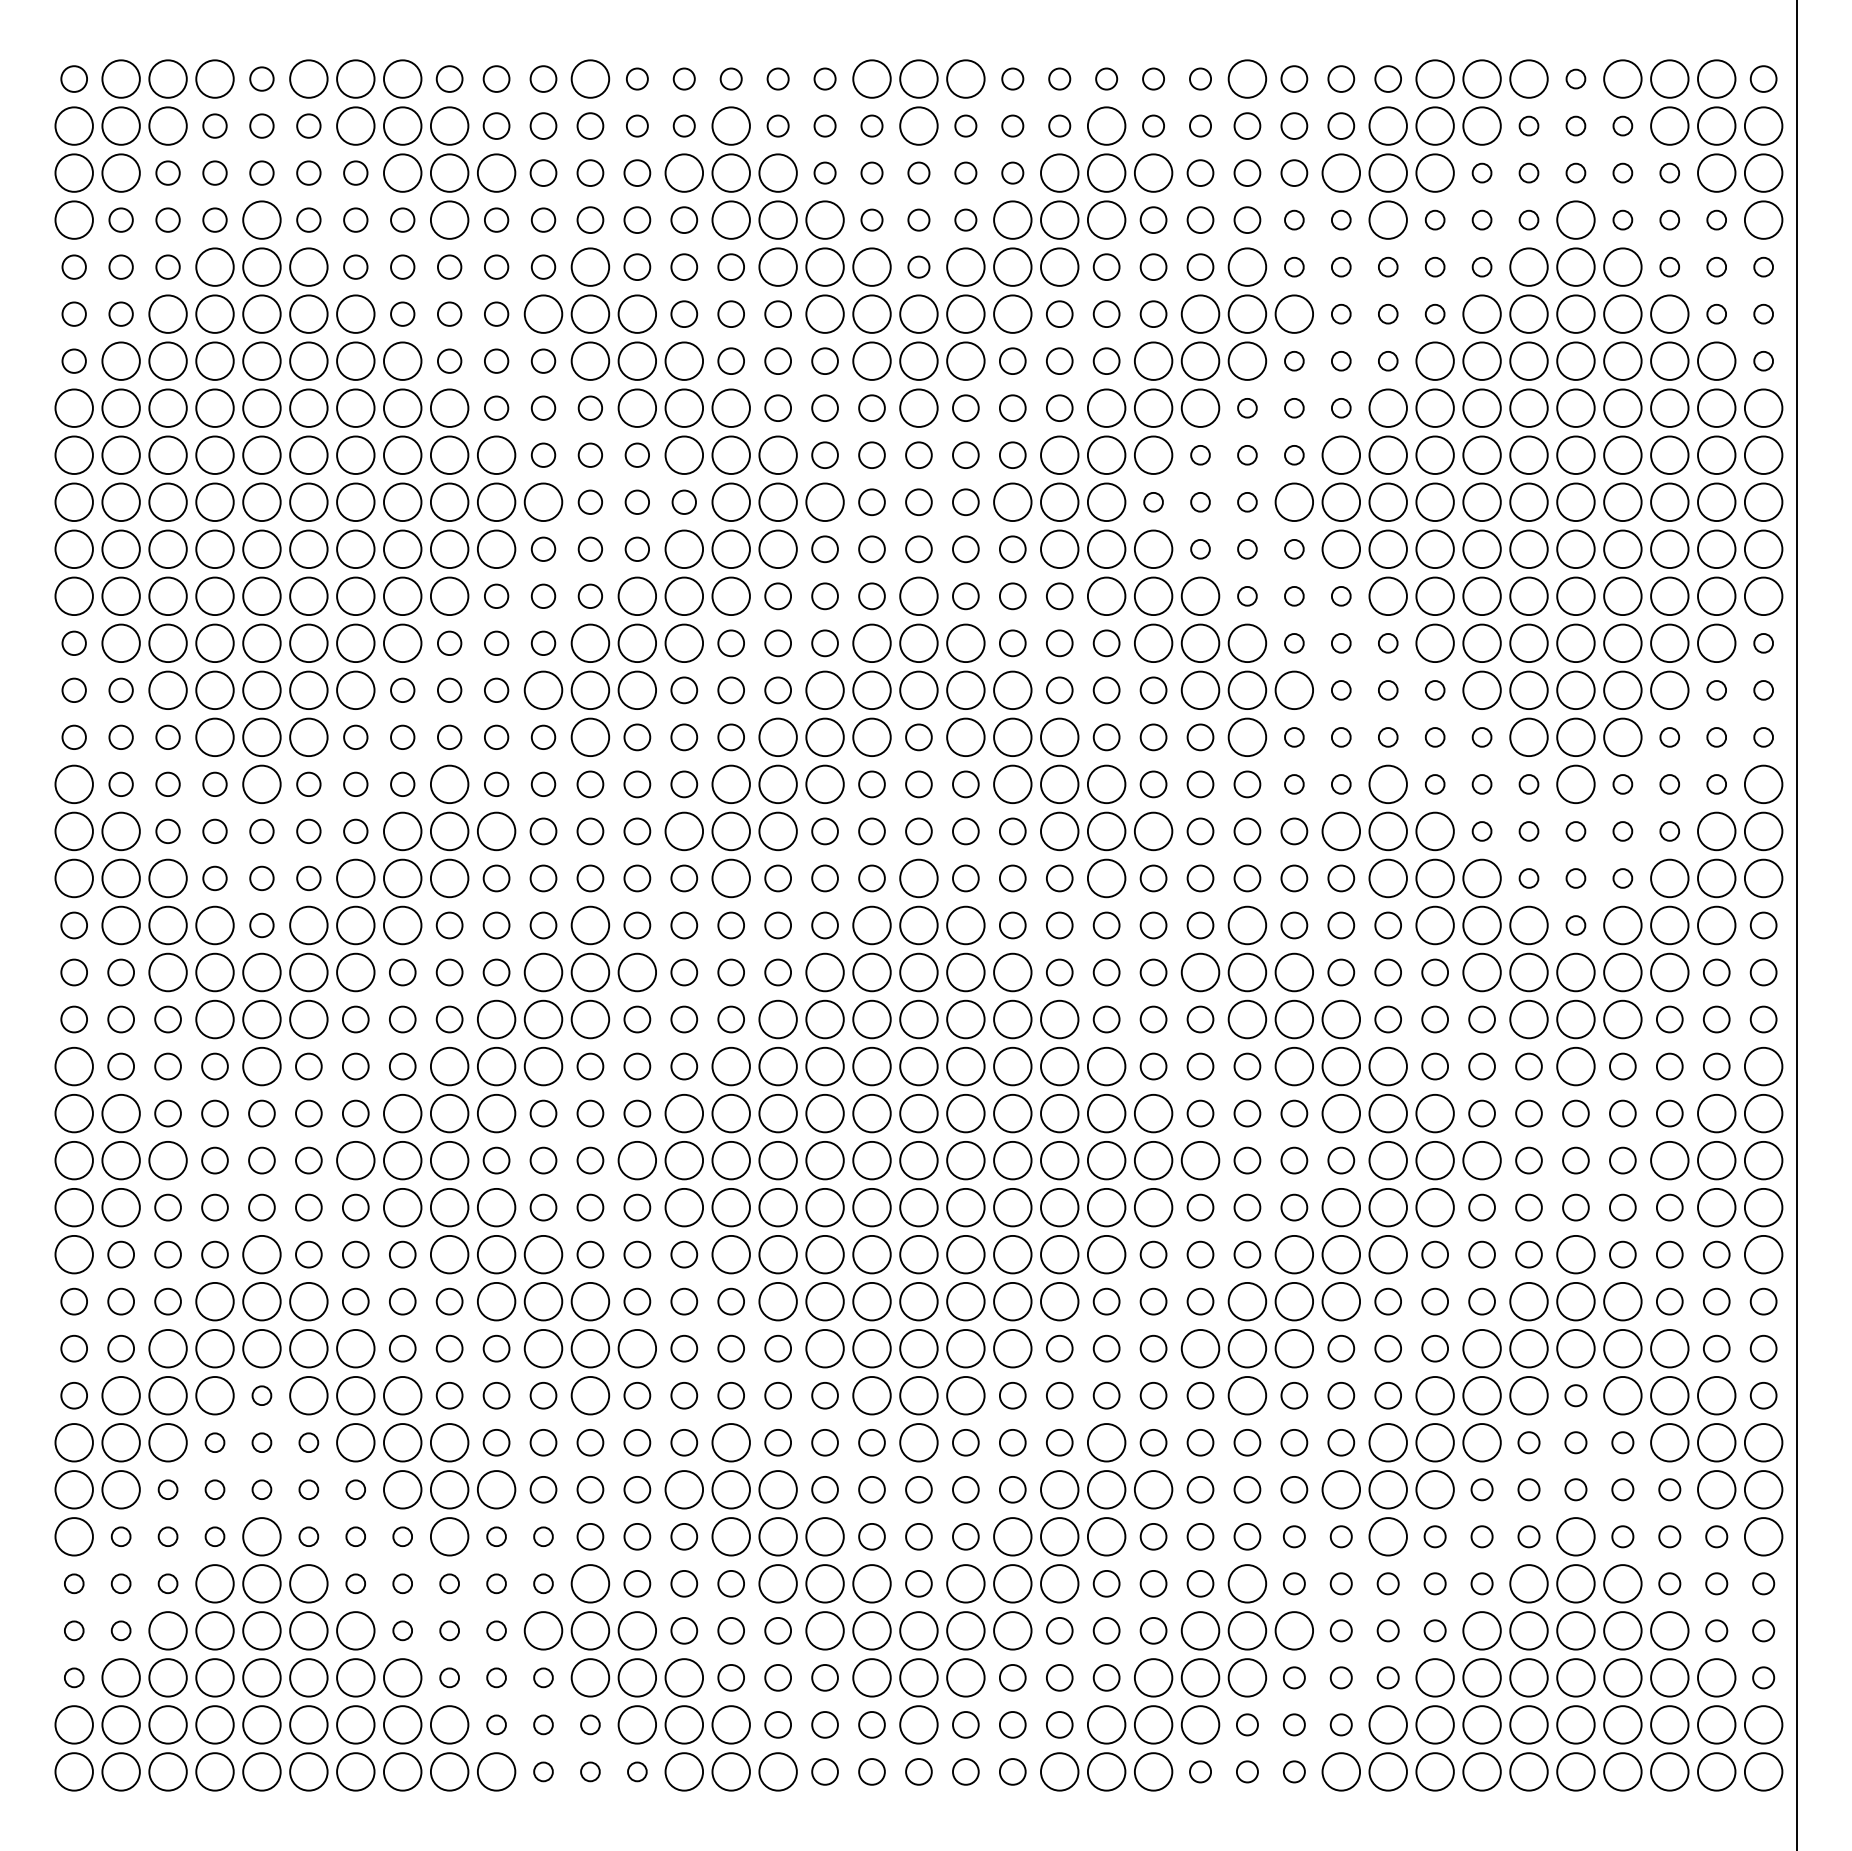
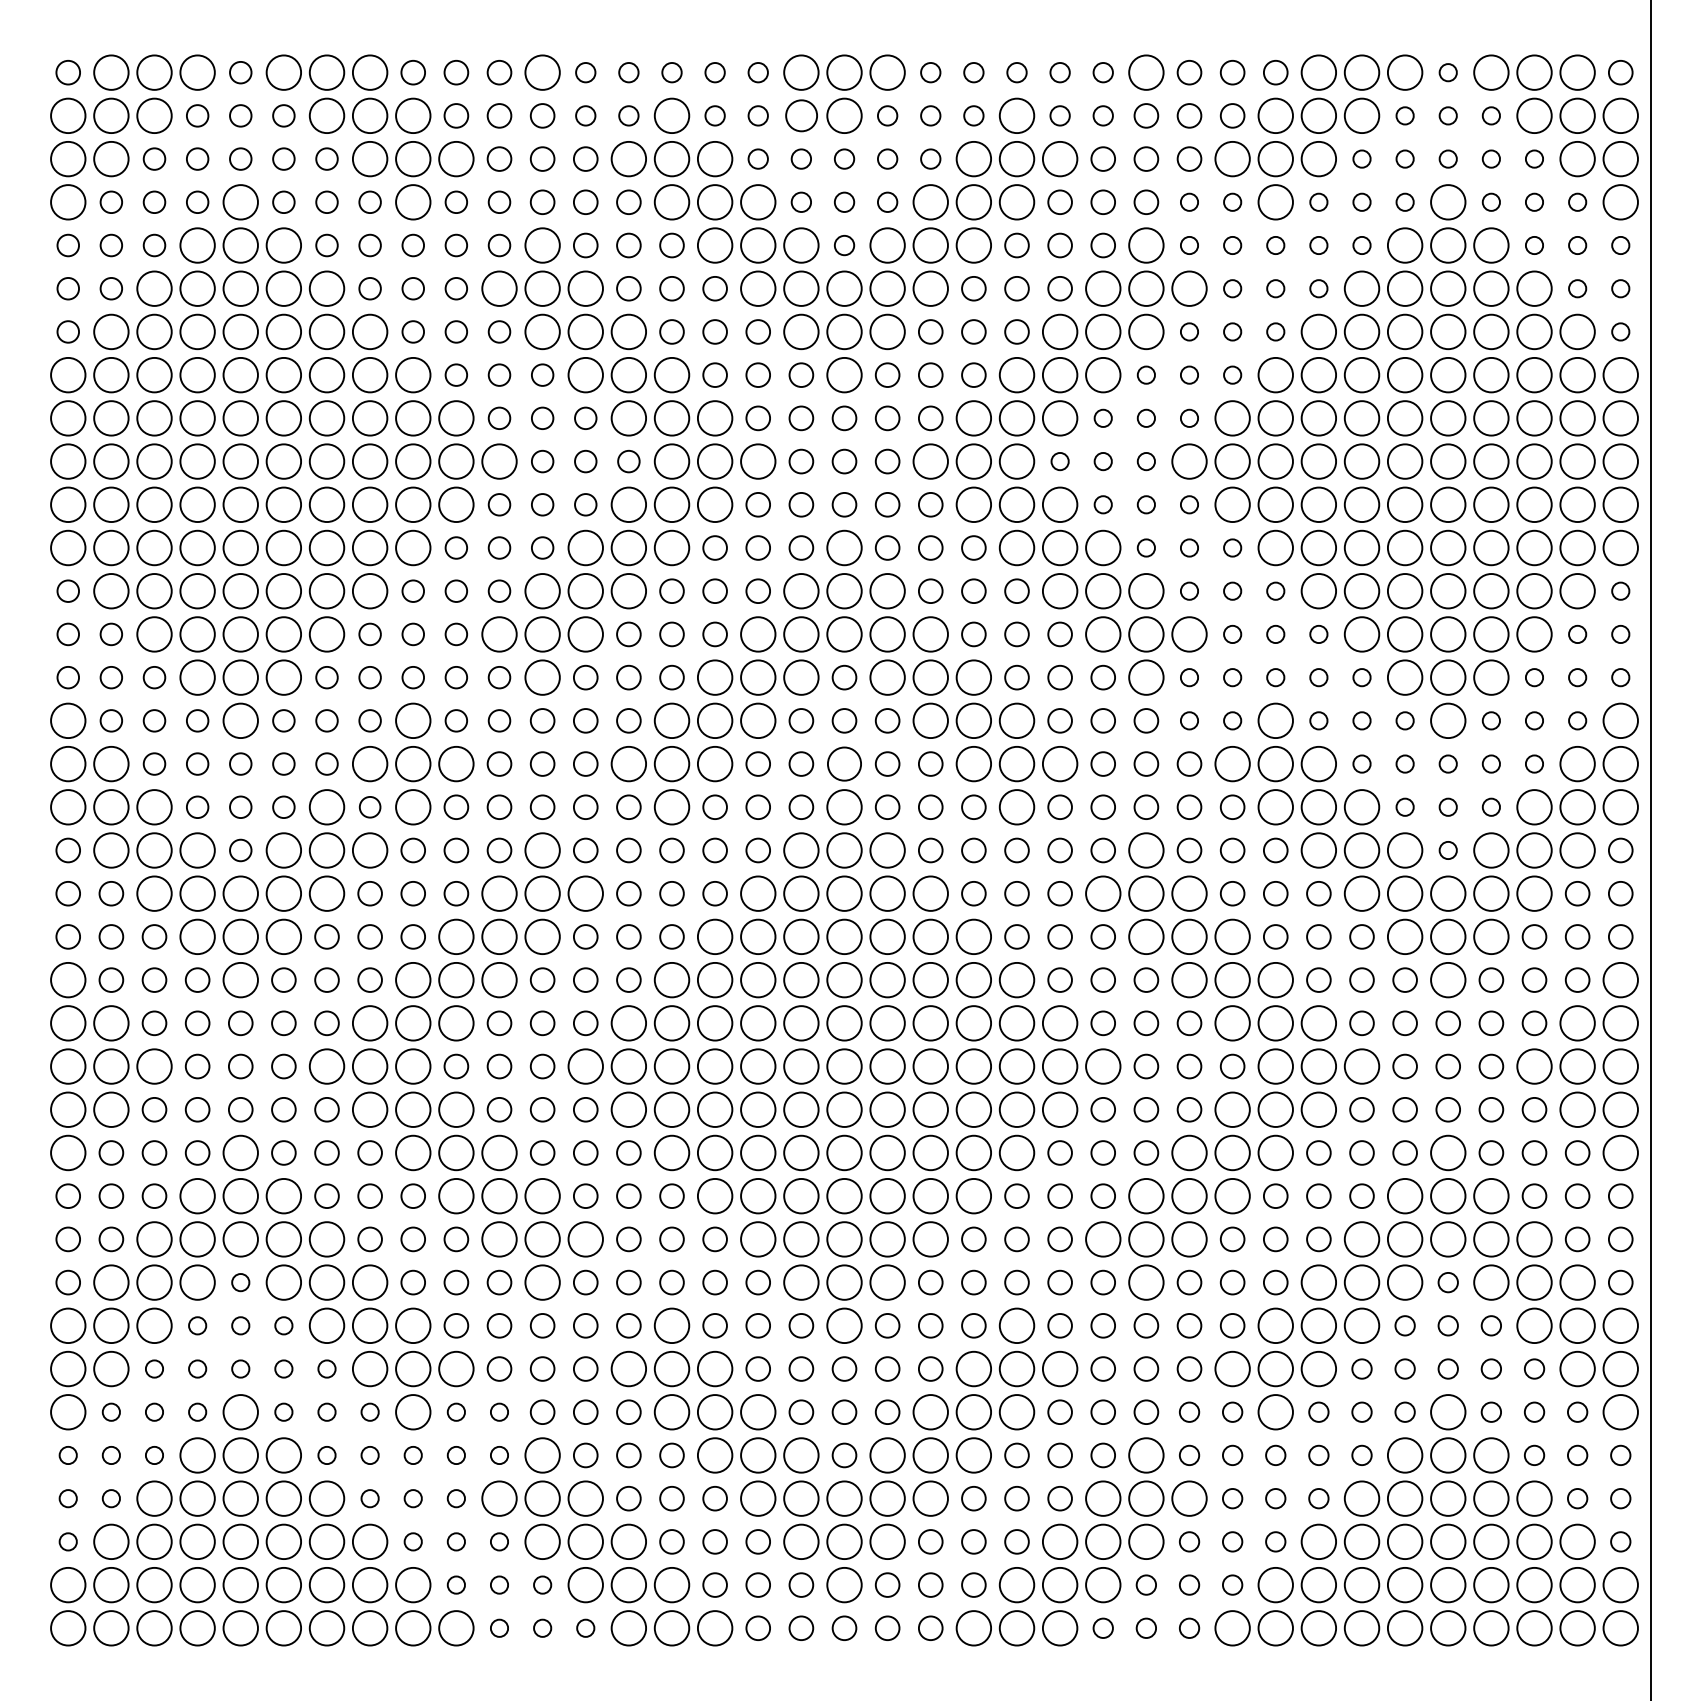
circle: (871, 125) -> (800, 115), size x1.6
circle: (918, 830) -> (844, 763), size x1.4
circle: (402, 878) -> (369, 807), size x0.6

